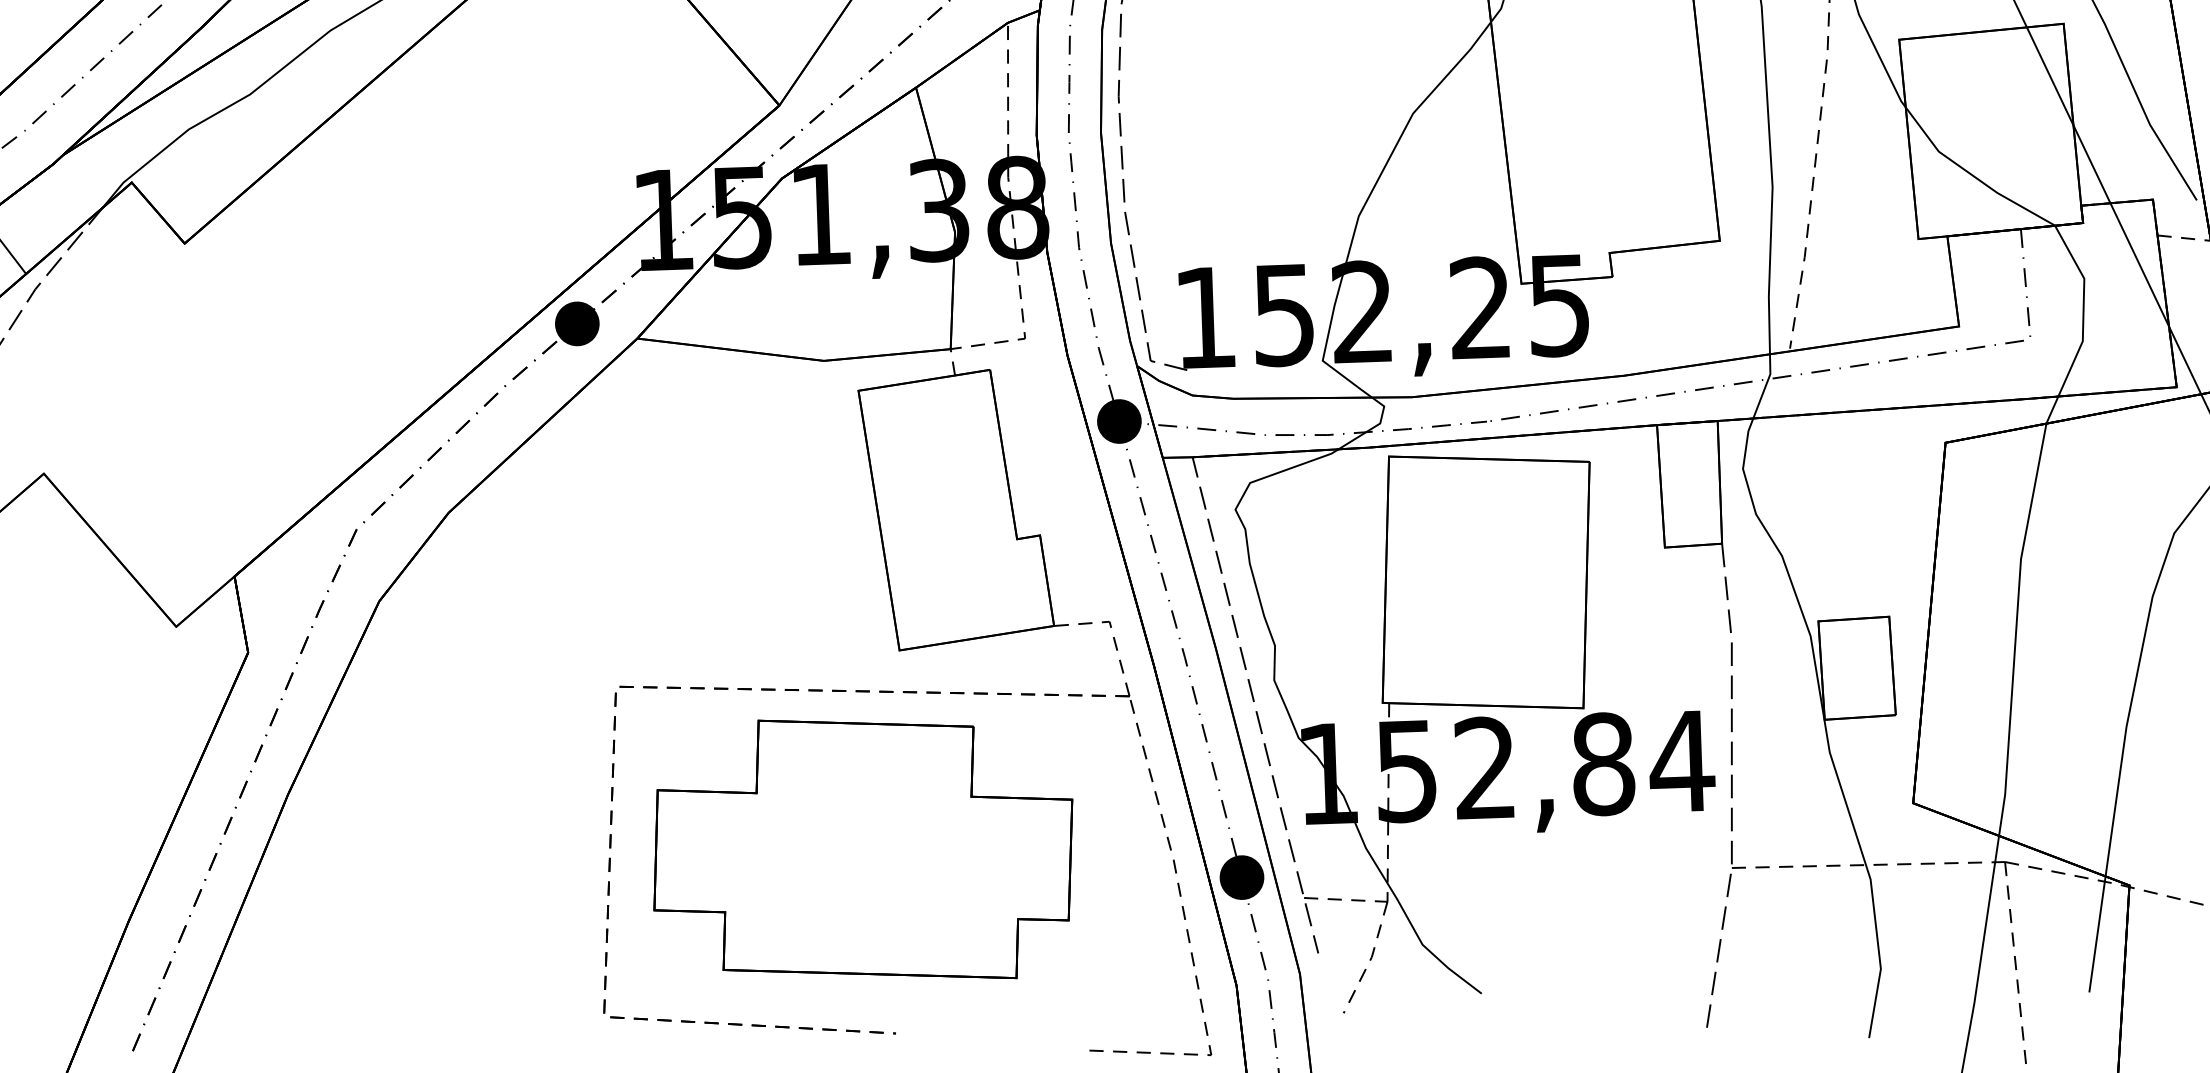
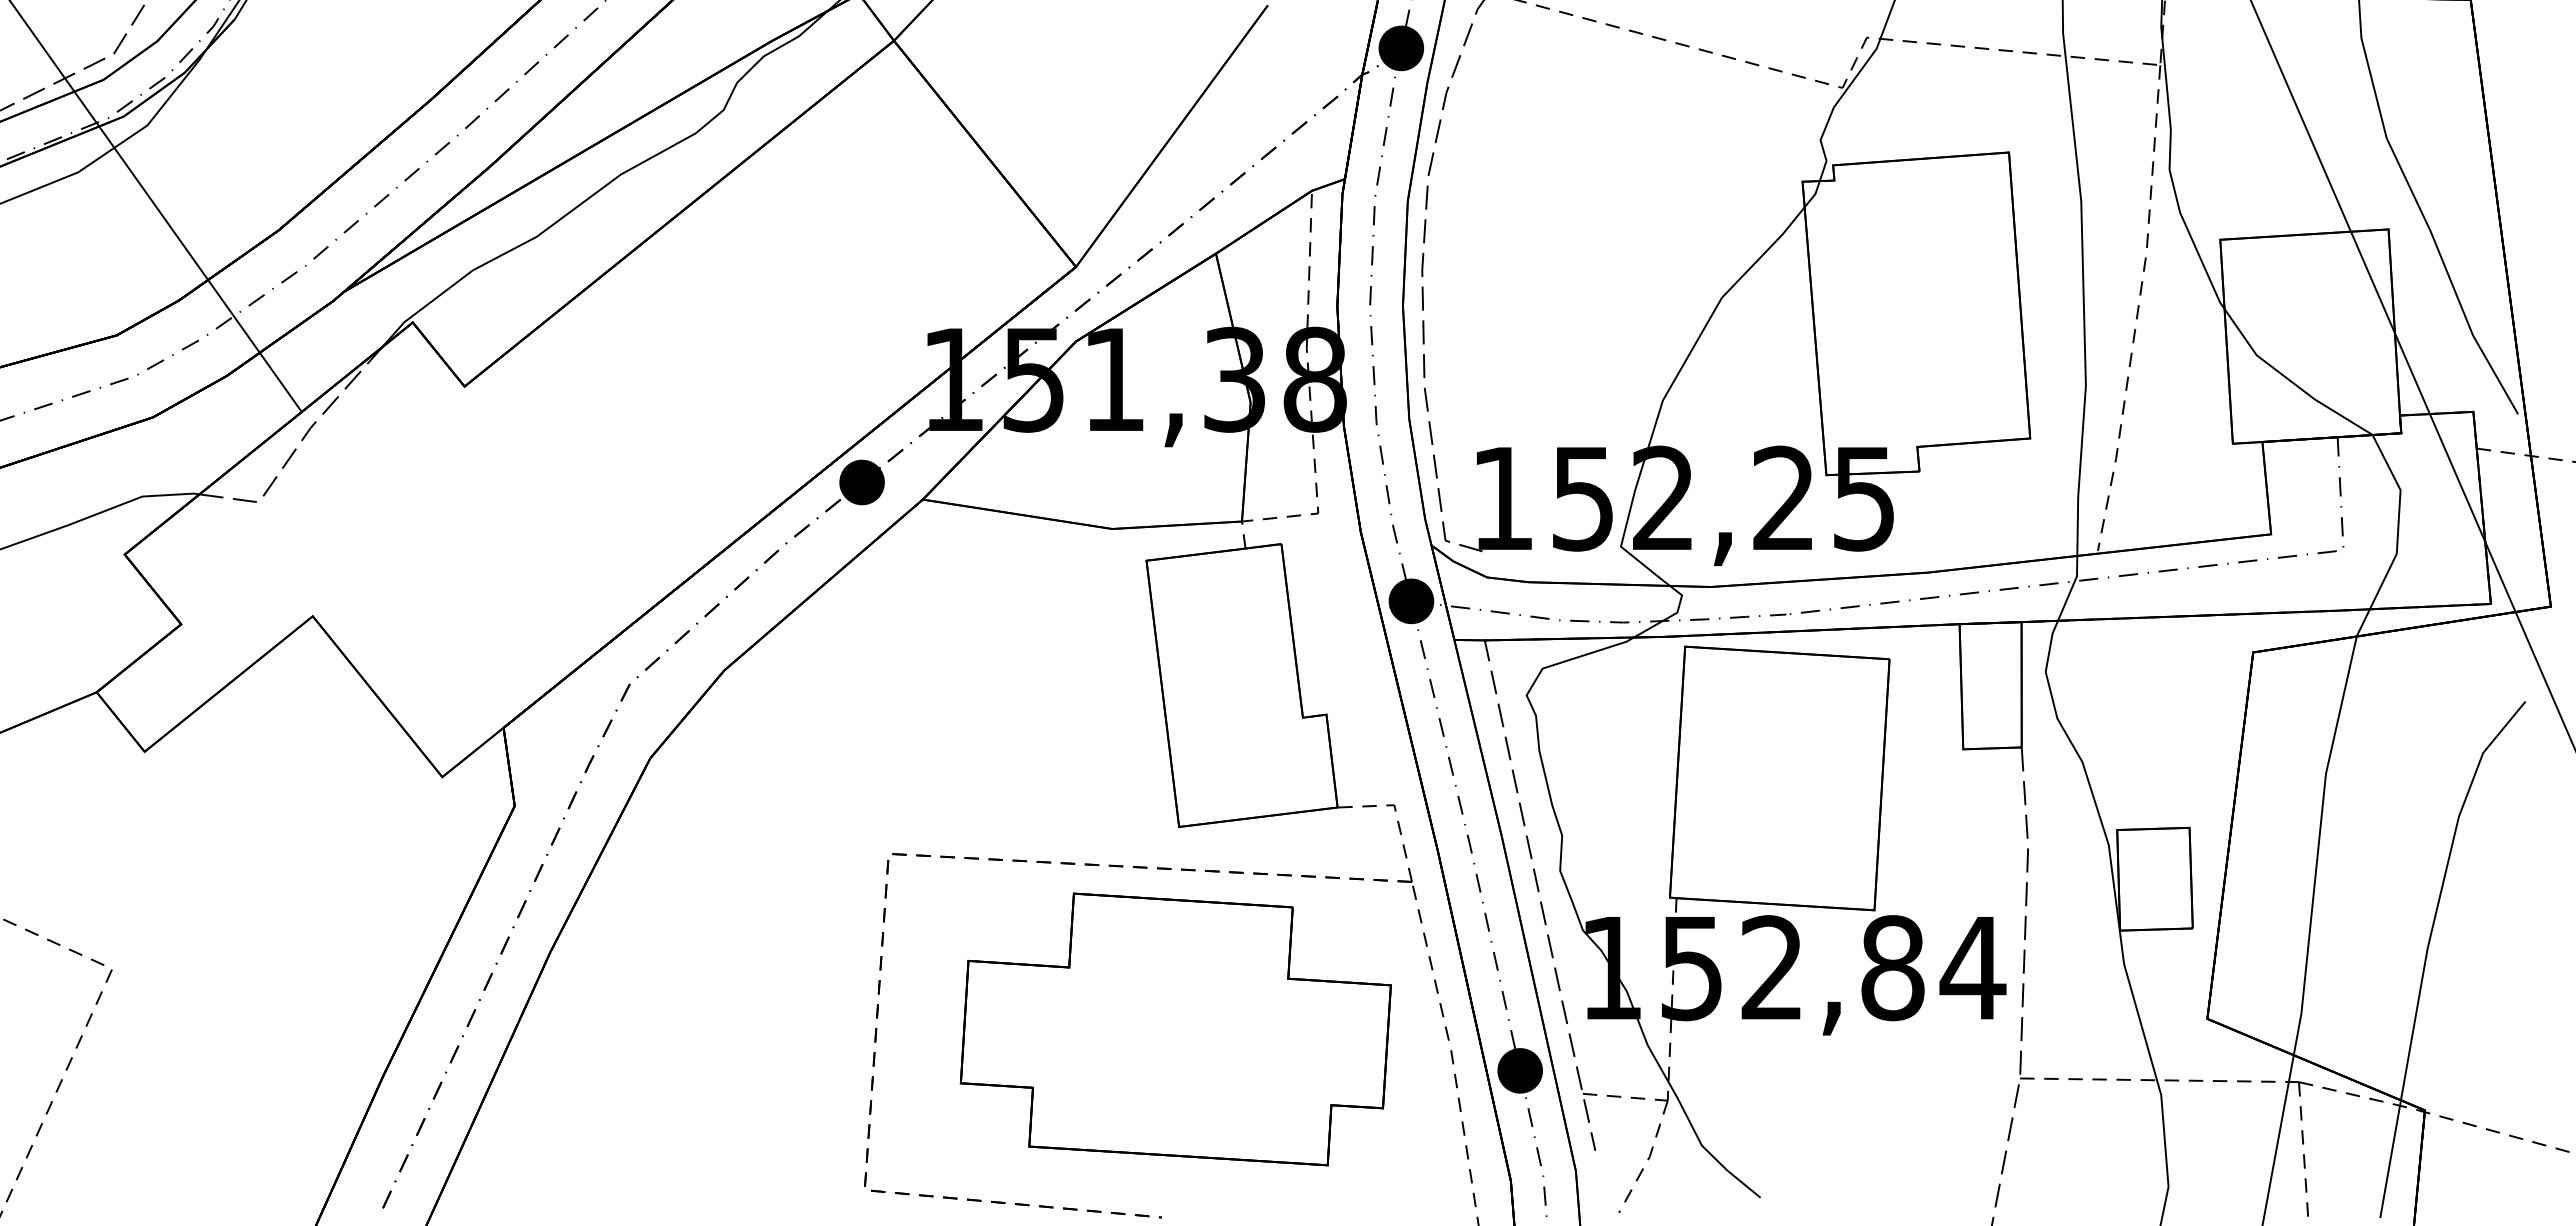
part: (862, 850) -> (1175, 1029), moved

